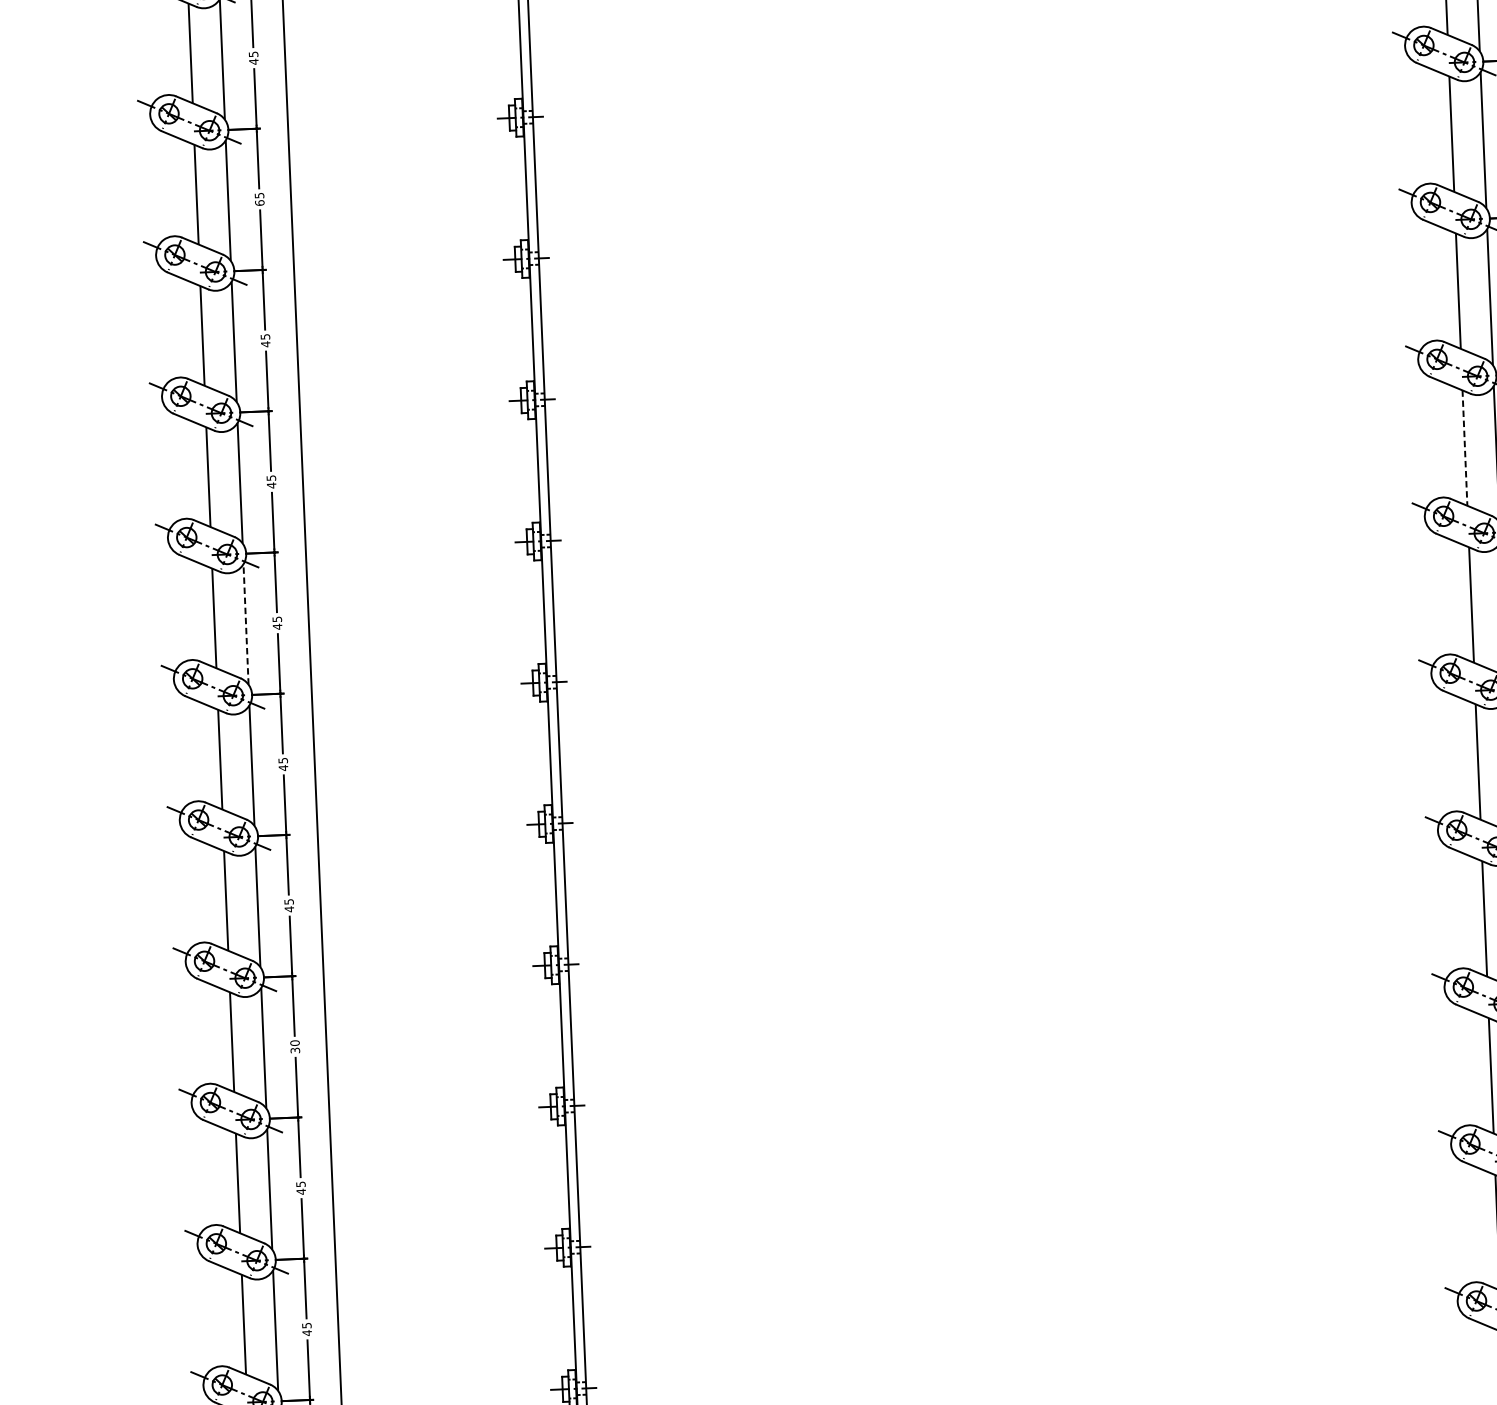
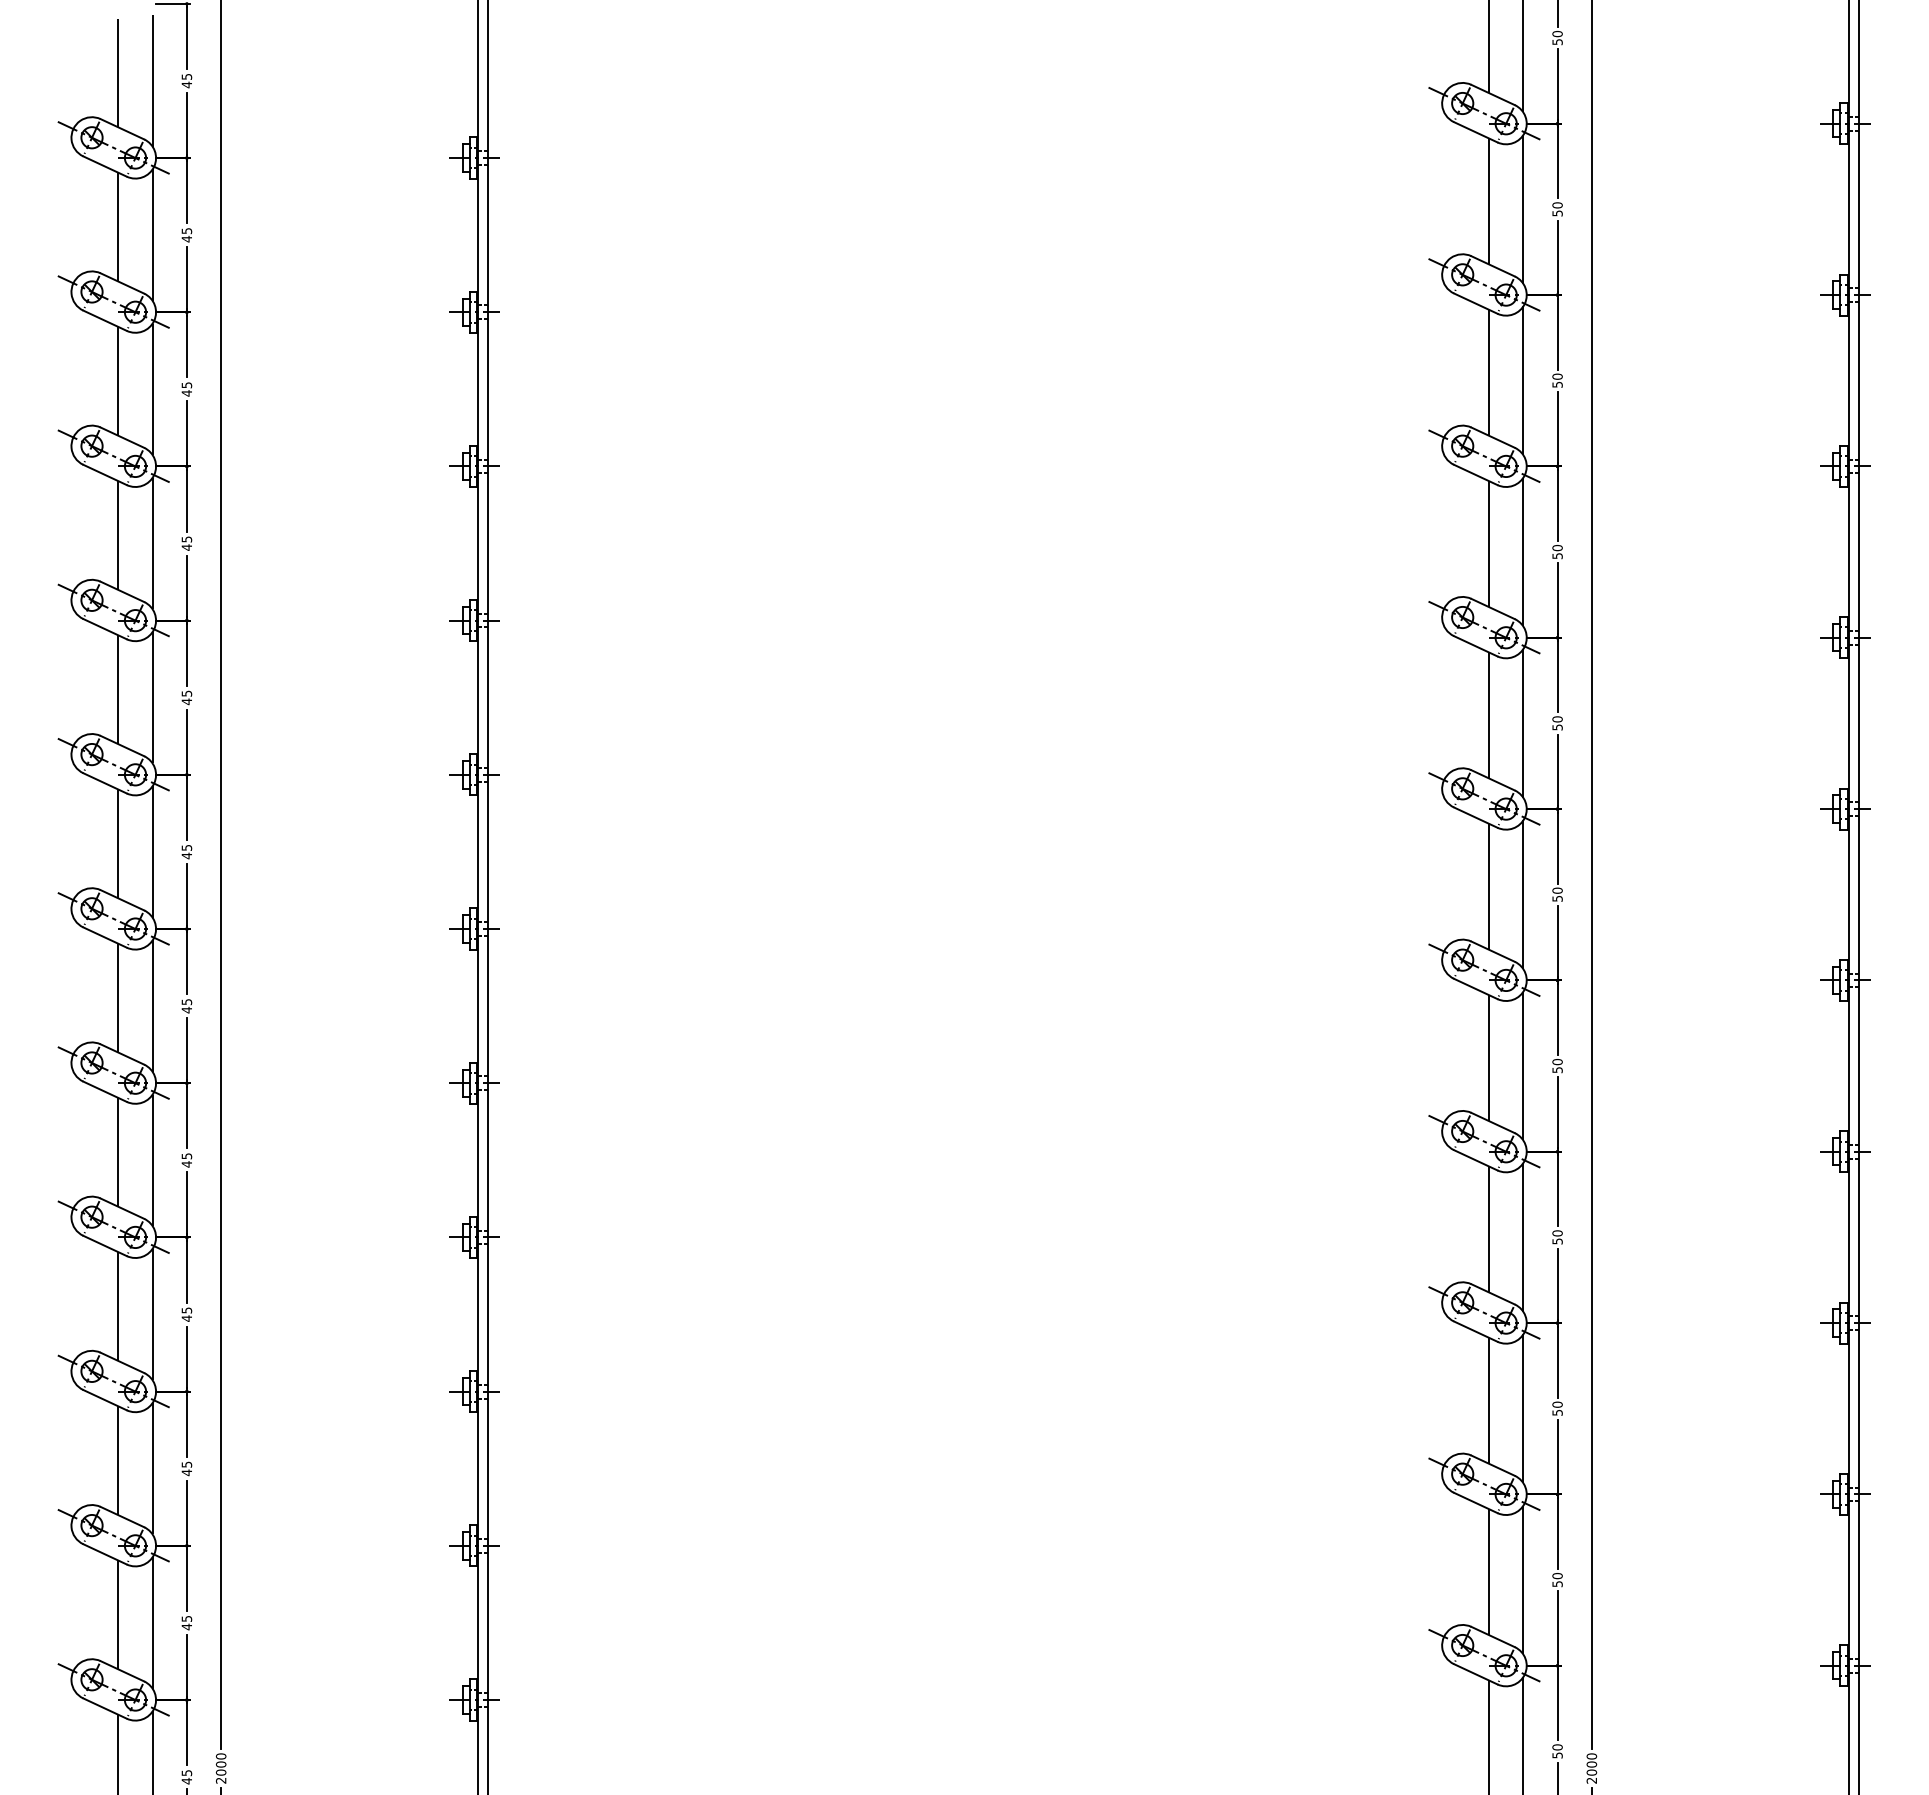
text: (259, 203) -> (186, 393), 65 -> 45
line: (1465, 448) -> (1489, 715), dashed -> solid
line: (245, 624) -> (152, 851), dashed -> solid
text: (294, 1046) -> (186, 1314), 30 -> 45

